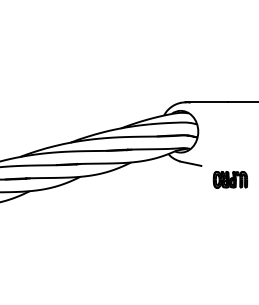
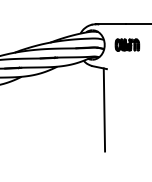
part: (229, 179) -> (126, 44), moved
line: (197, 223) -> (104, 109), added

